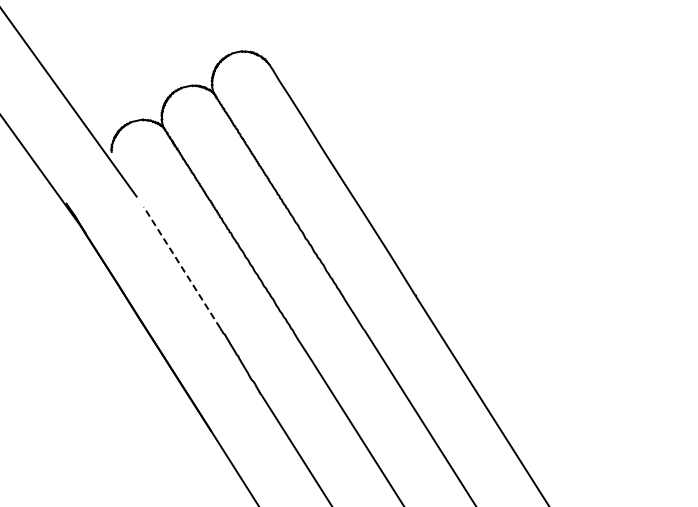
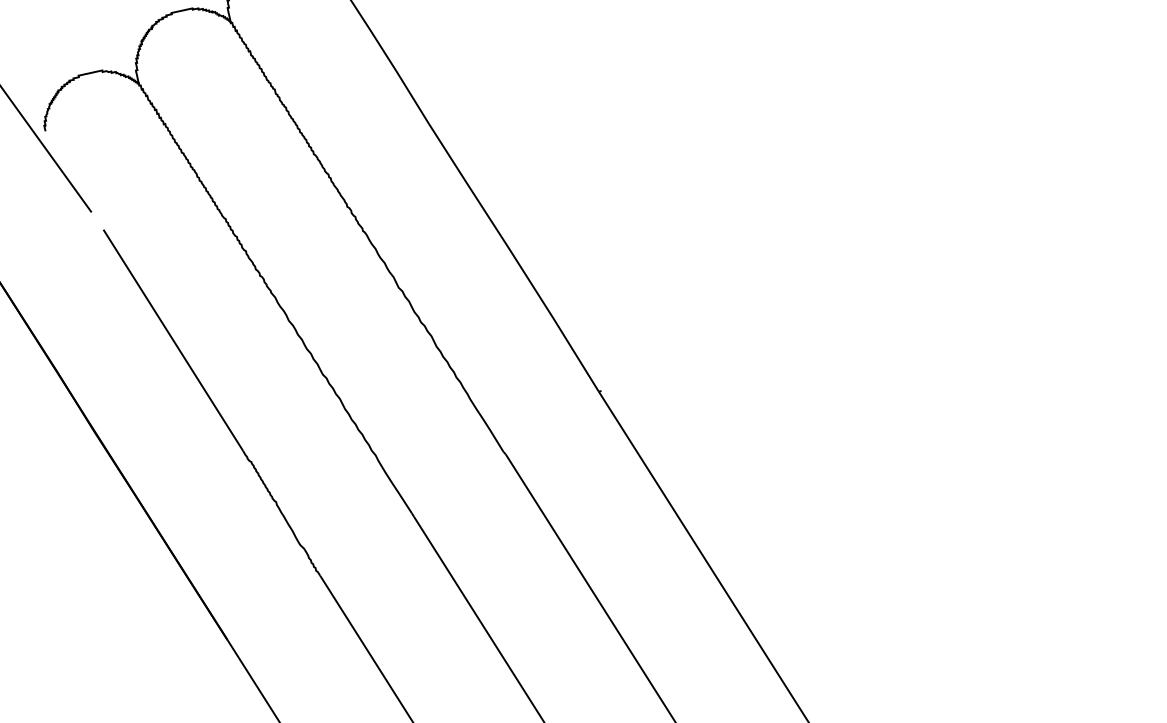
line: (182, 267) -> (174, 340), dashed -> solid

